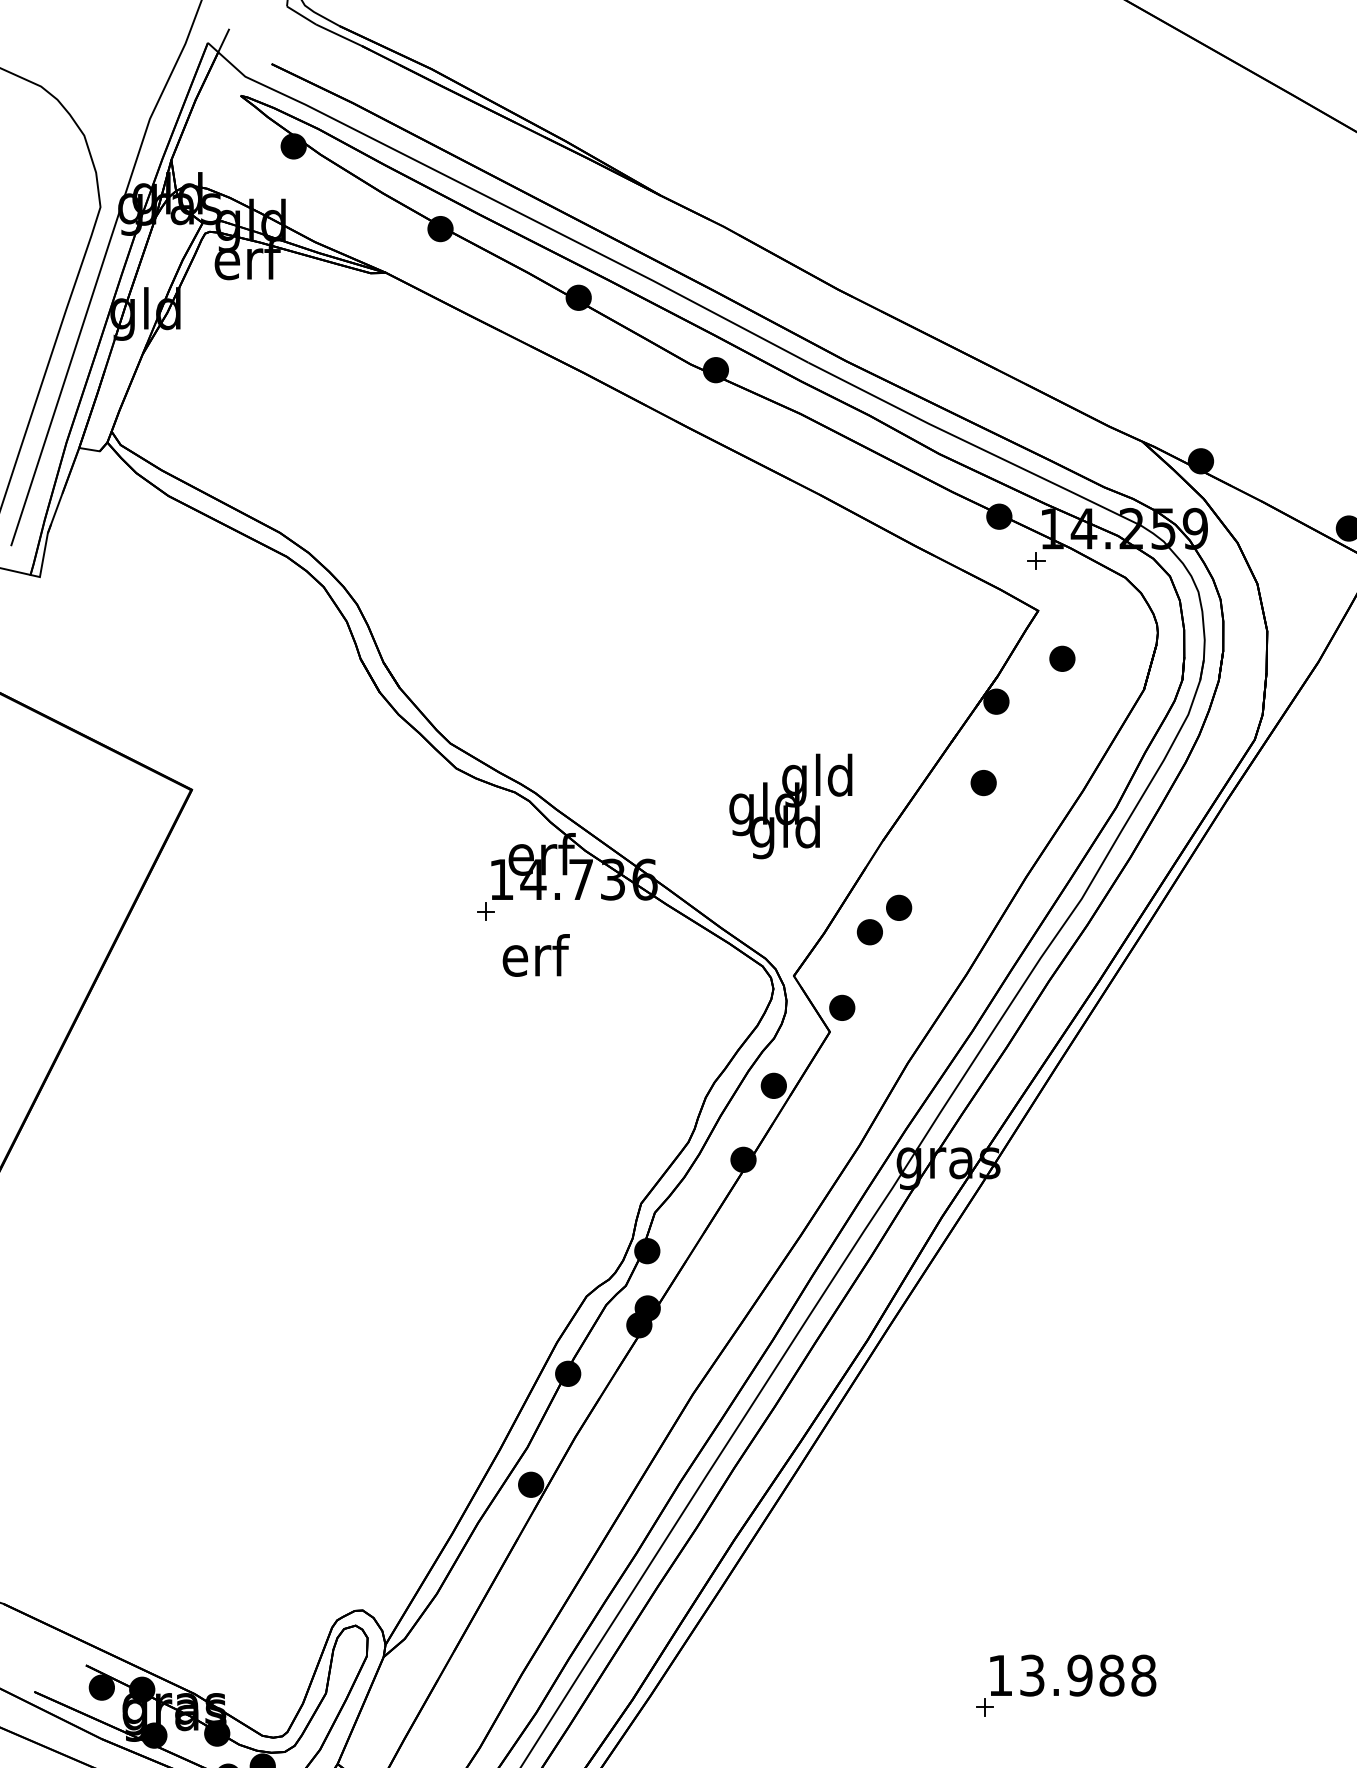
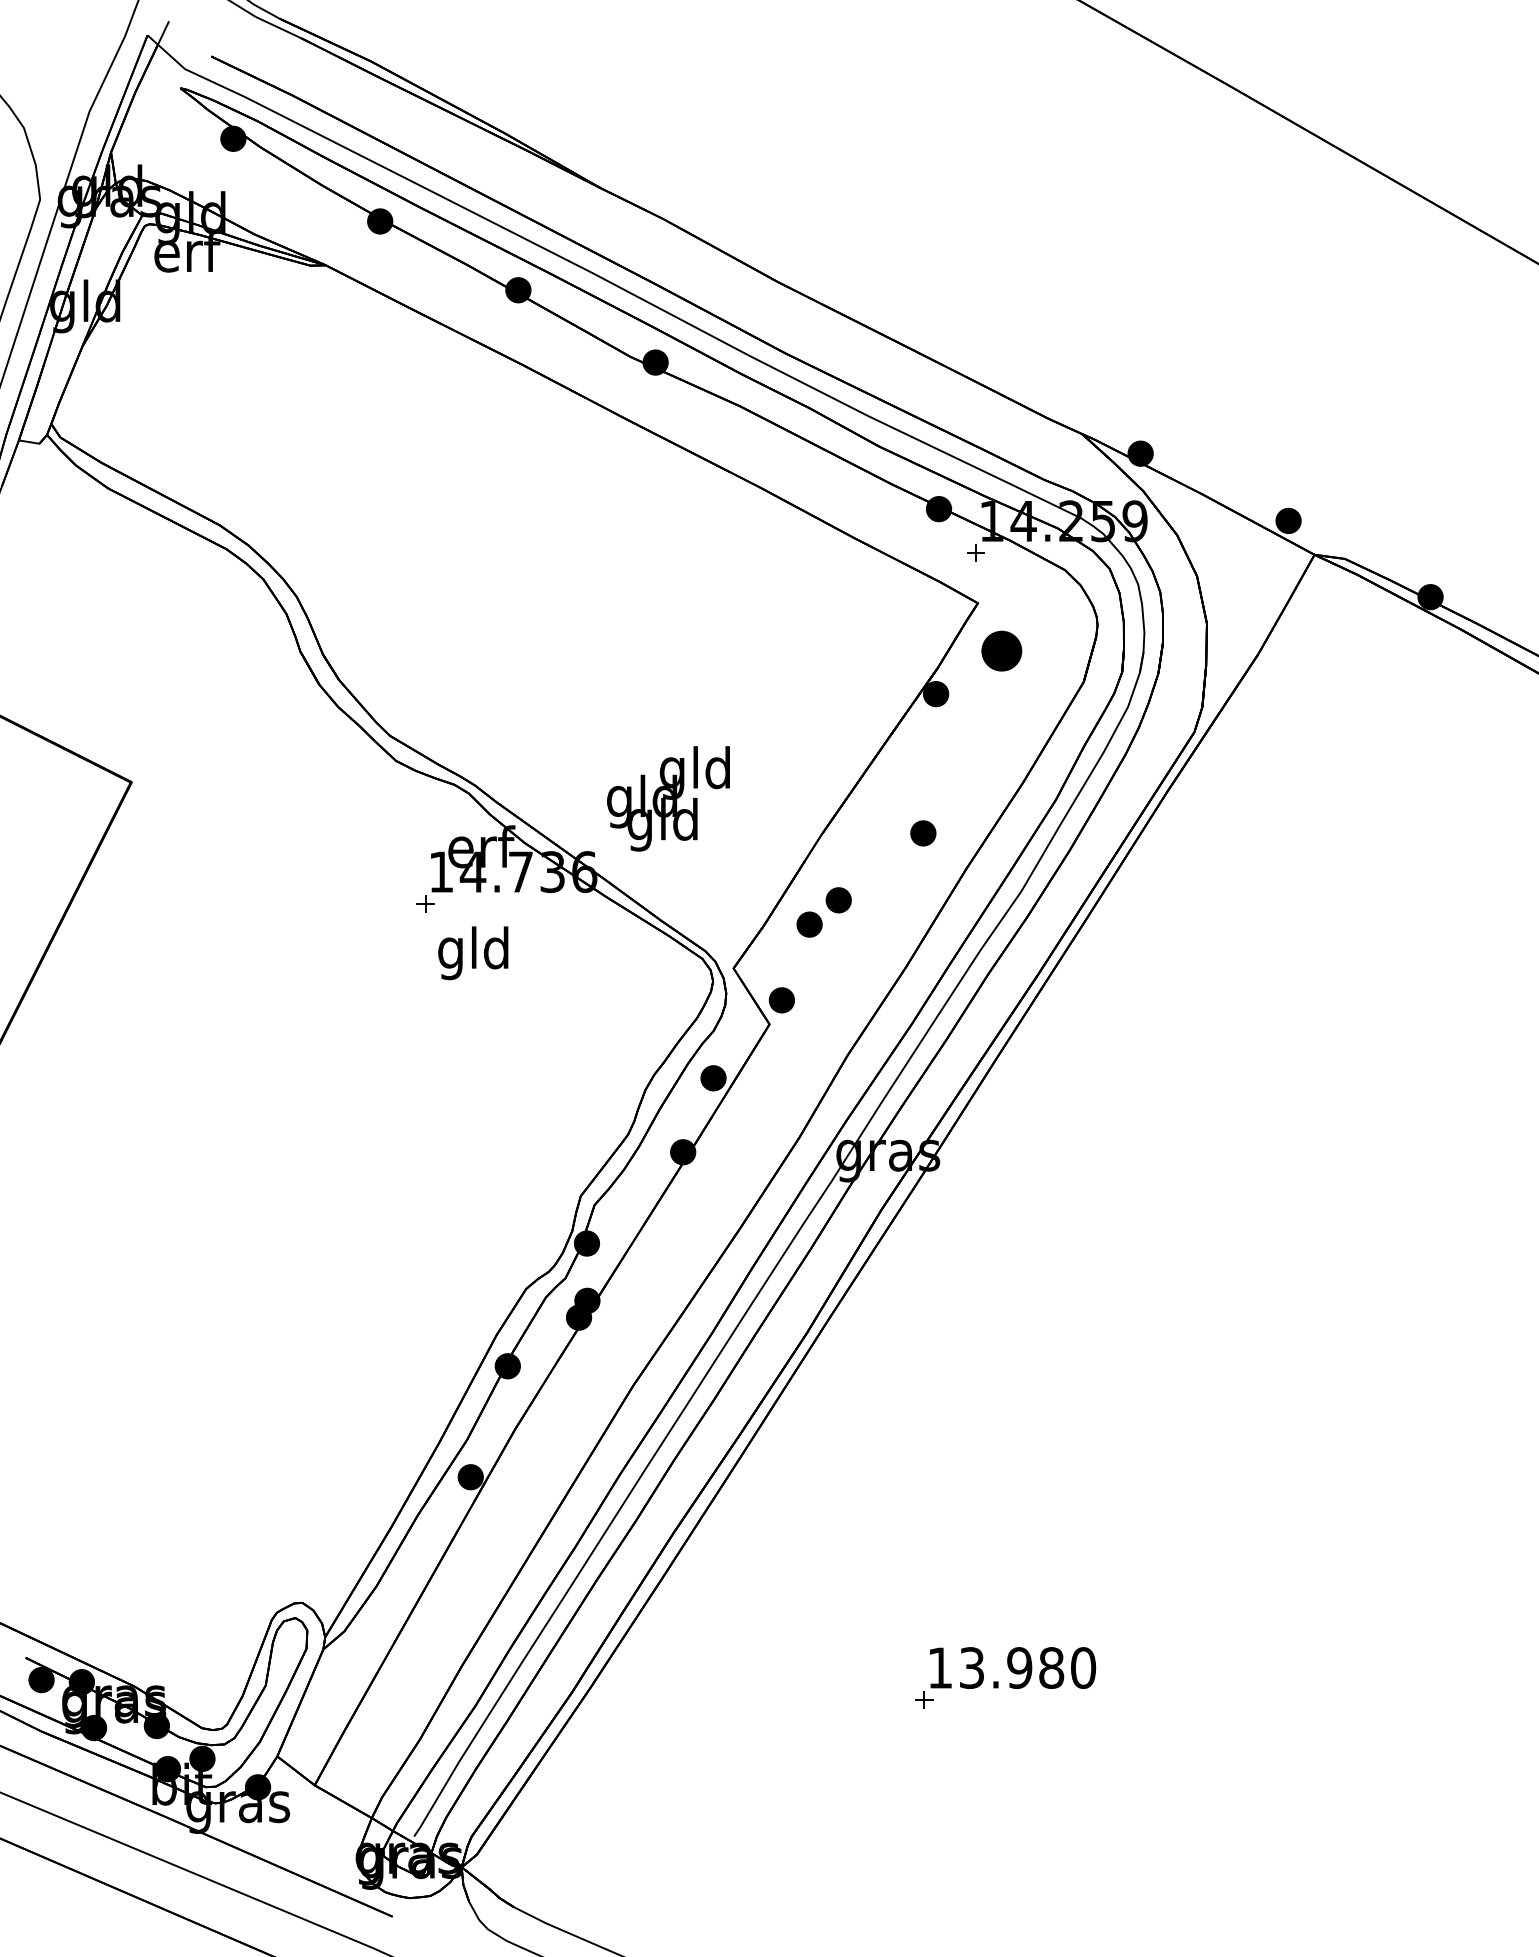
part: (1062, 659) -> (1002, 651), size x1.6
part: (983, 783) -> (923, 833), moved
text: (790, 806) -> (668, 798), moved
text: (533, 961) -> (473, 953), erf -> gld
text: (1143, 1675) -> (1083, 1667), 13.988 -> 13.980

